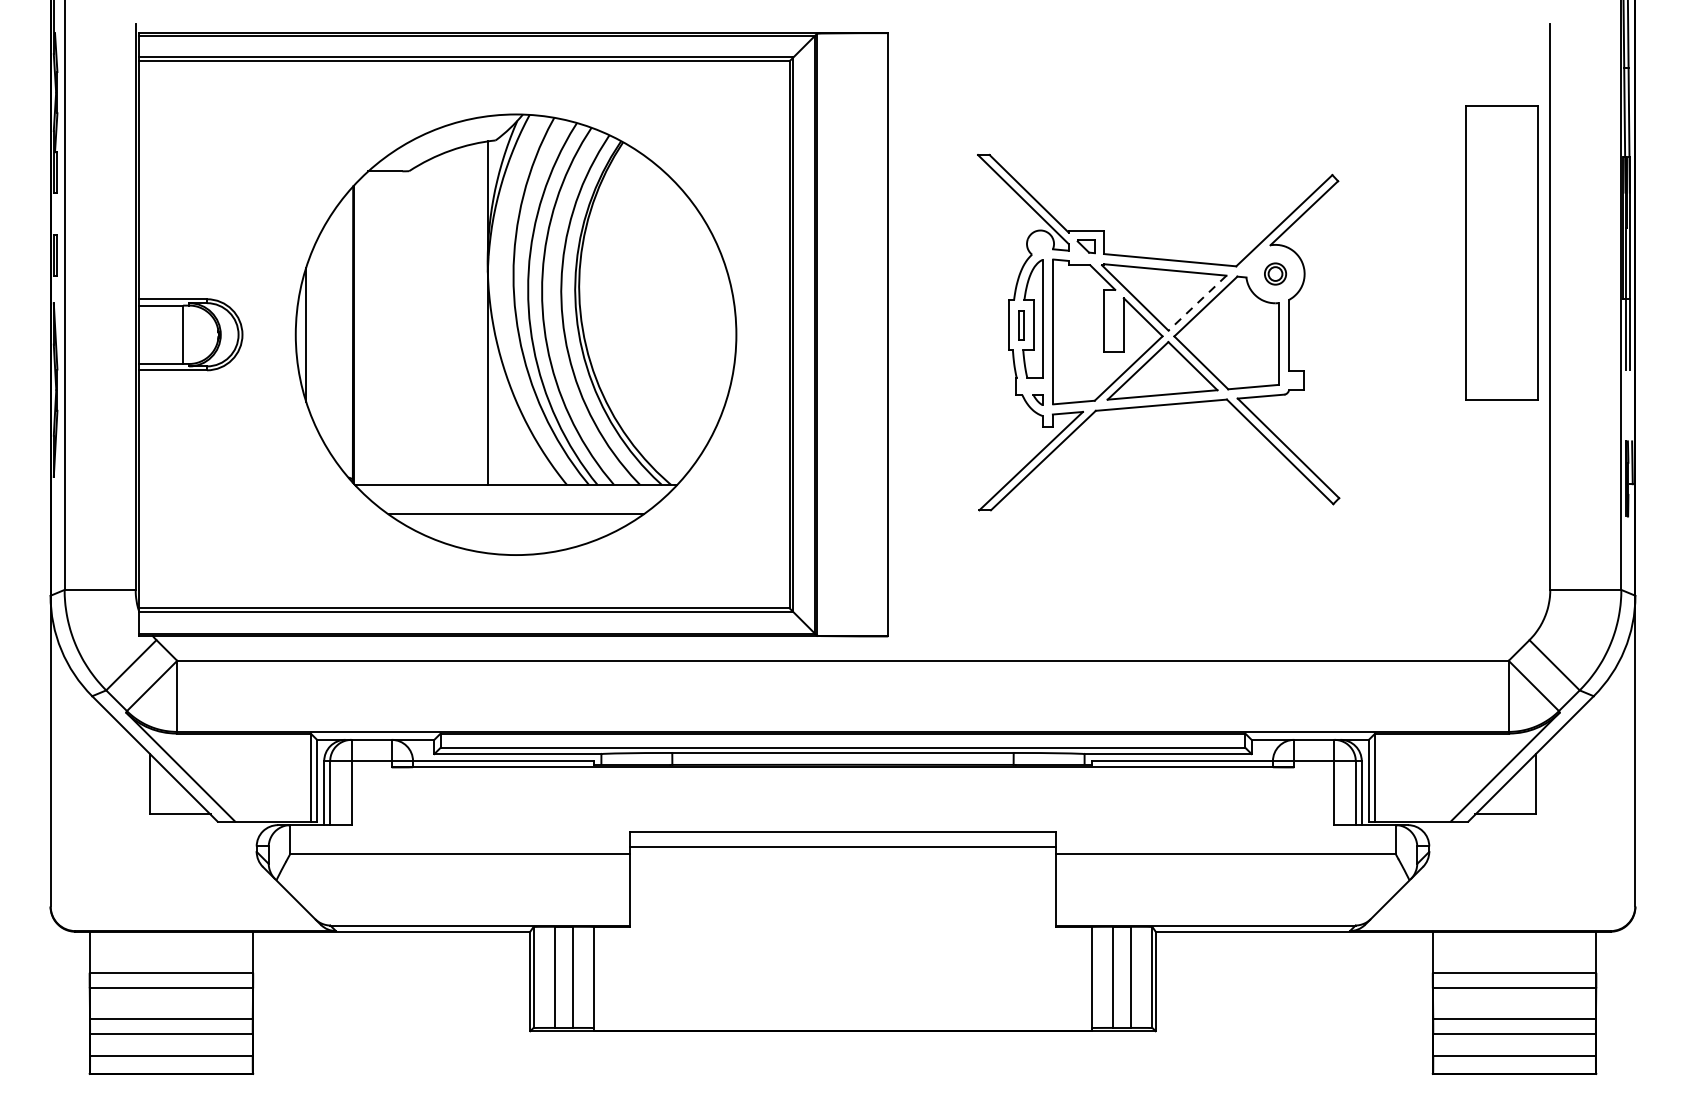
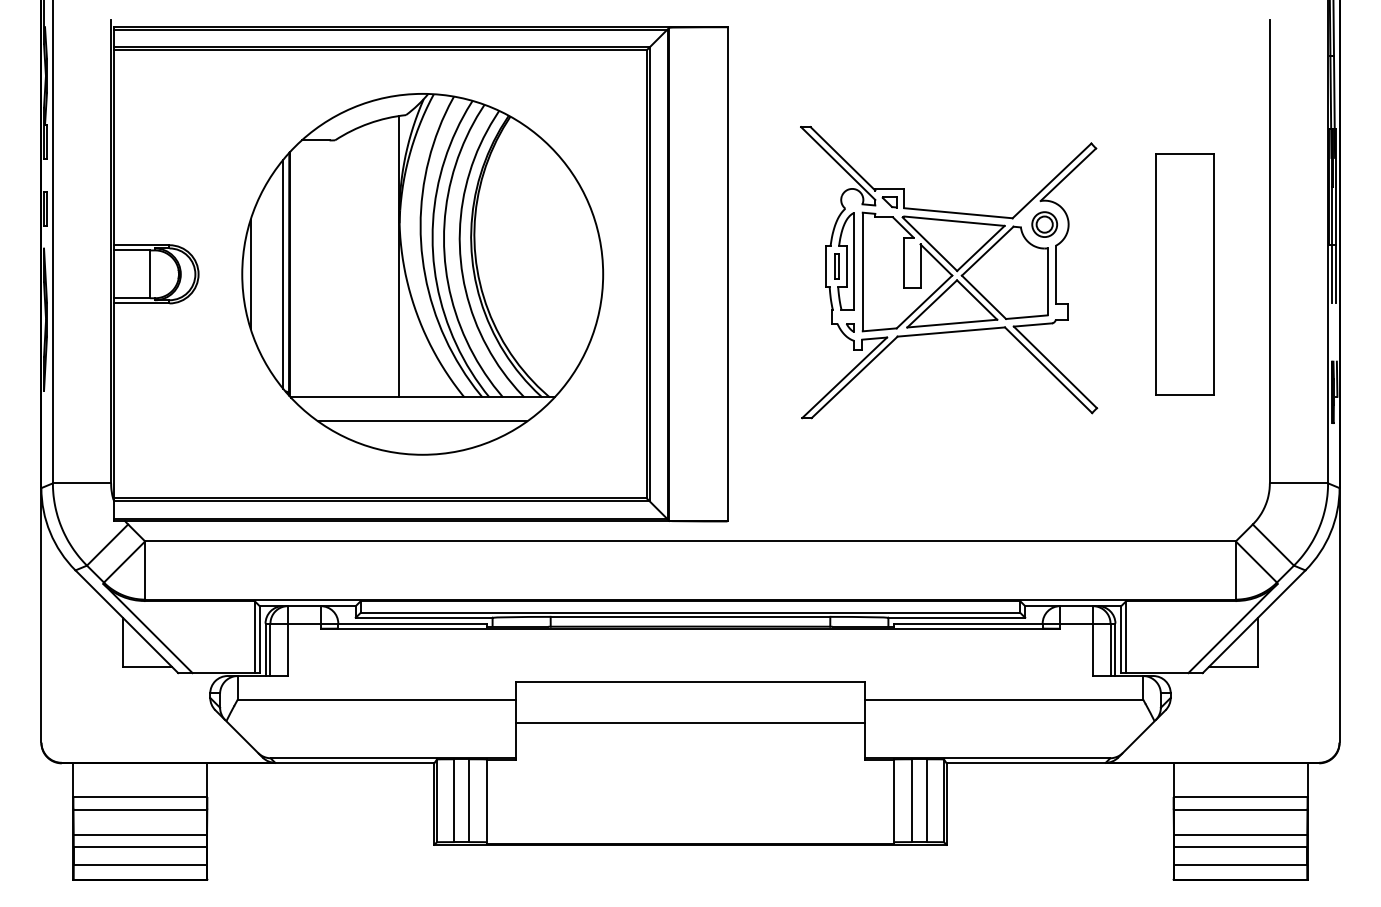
part: (1501, 253) -> (1184, 274), moved
part: (1275, 273) -> (1044, 224), size x1.43
line: (1197, 303) -> (980, 248), dashed -> solid
line: (346, 334) -> (283, 274), added
line: (843, 846) -> (690, 722), moved

